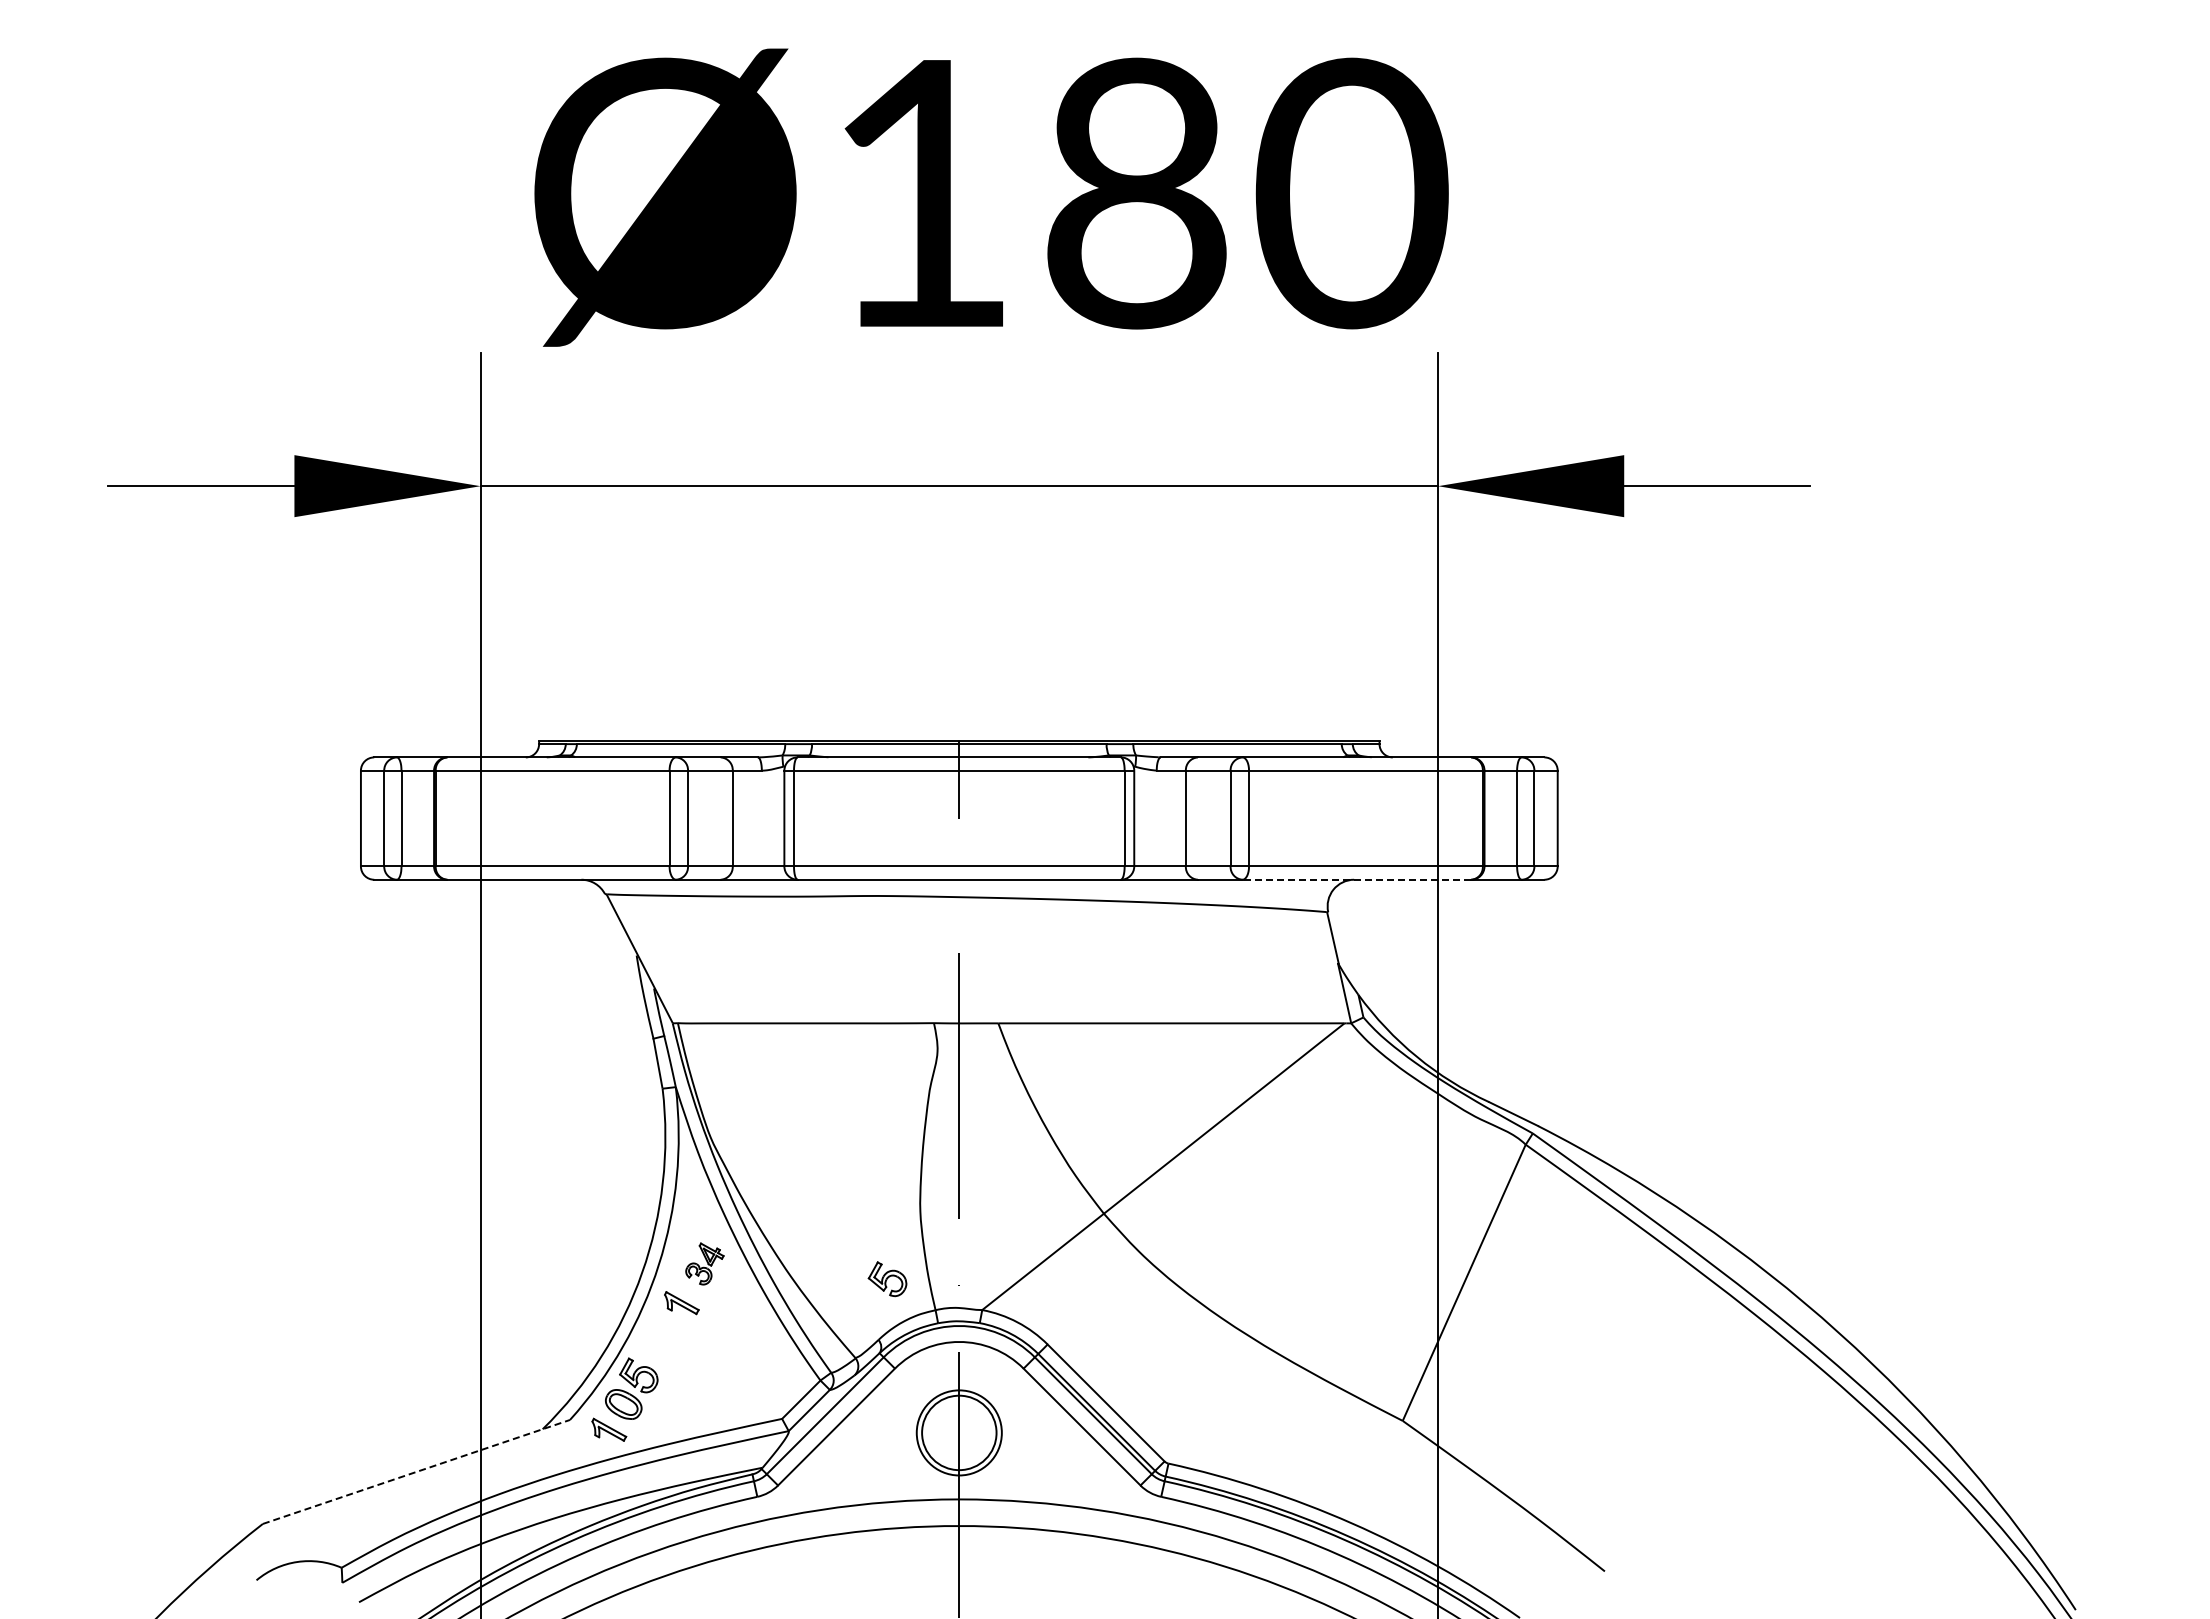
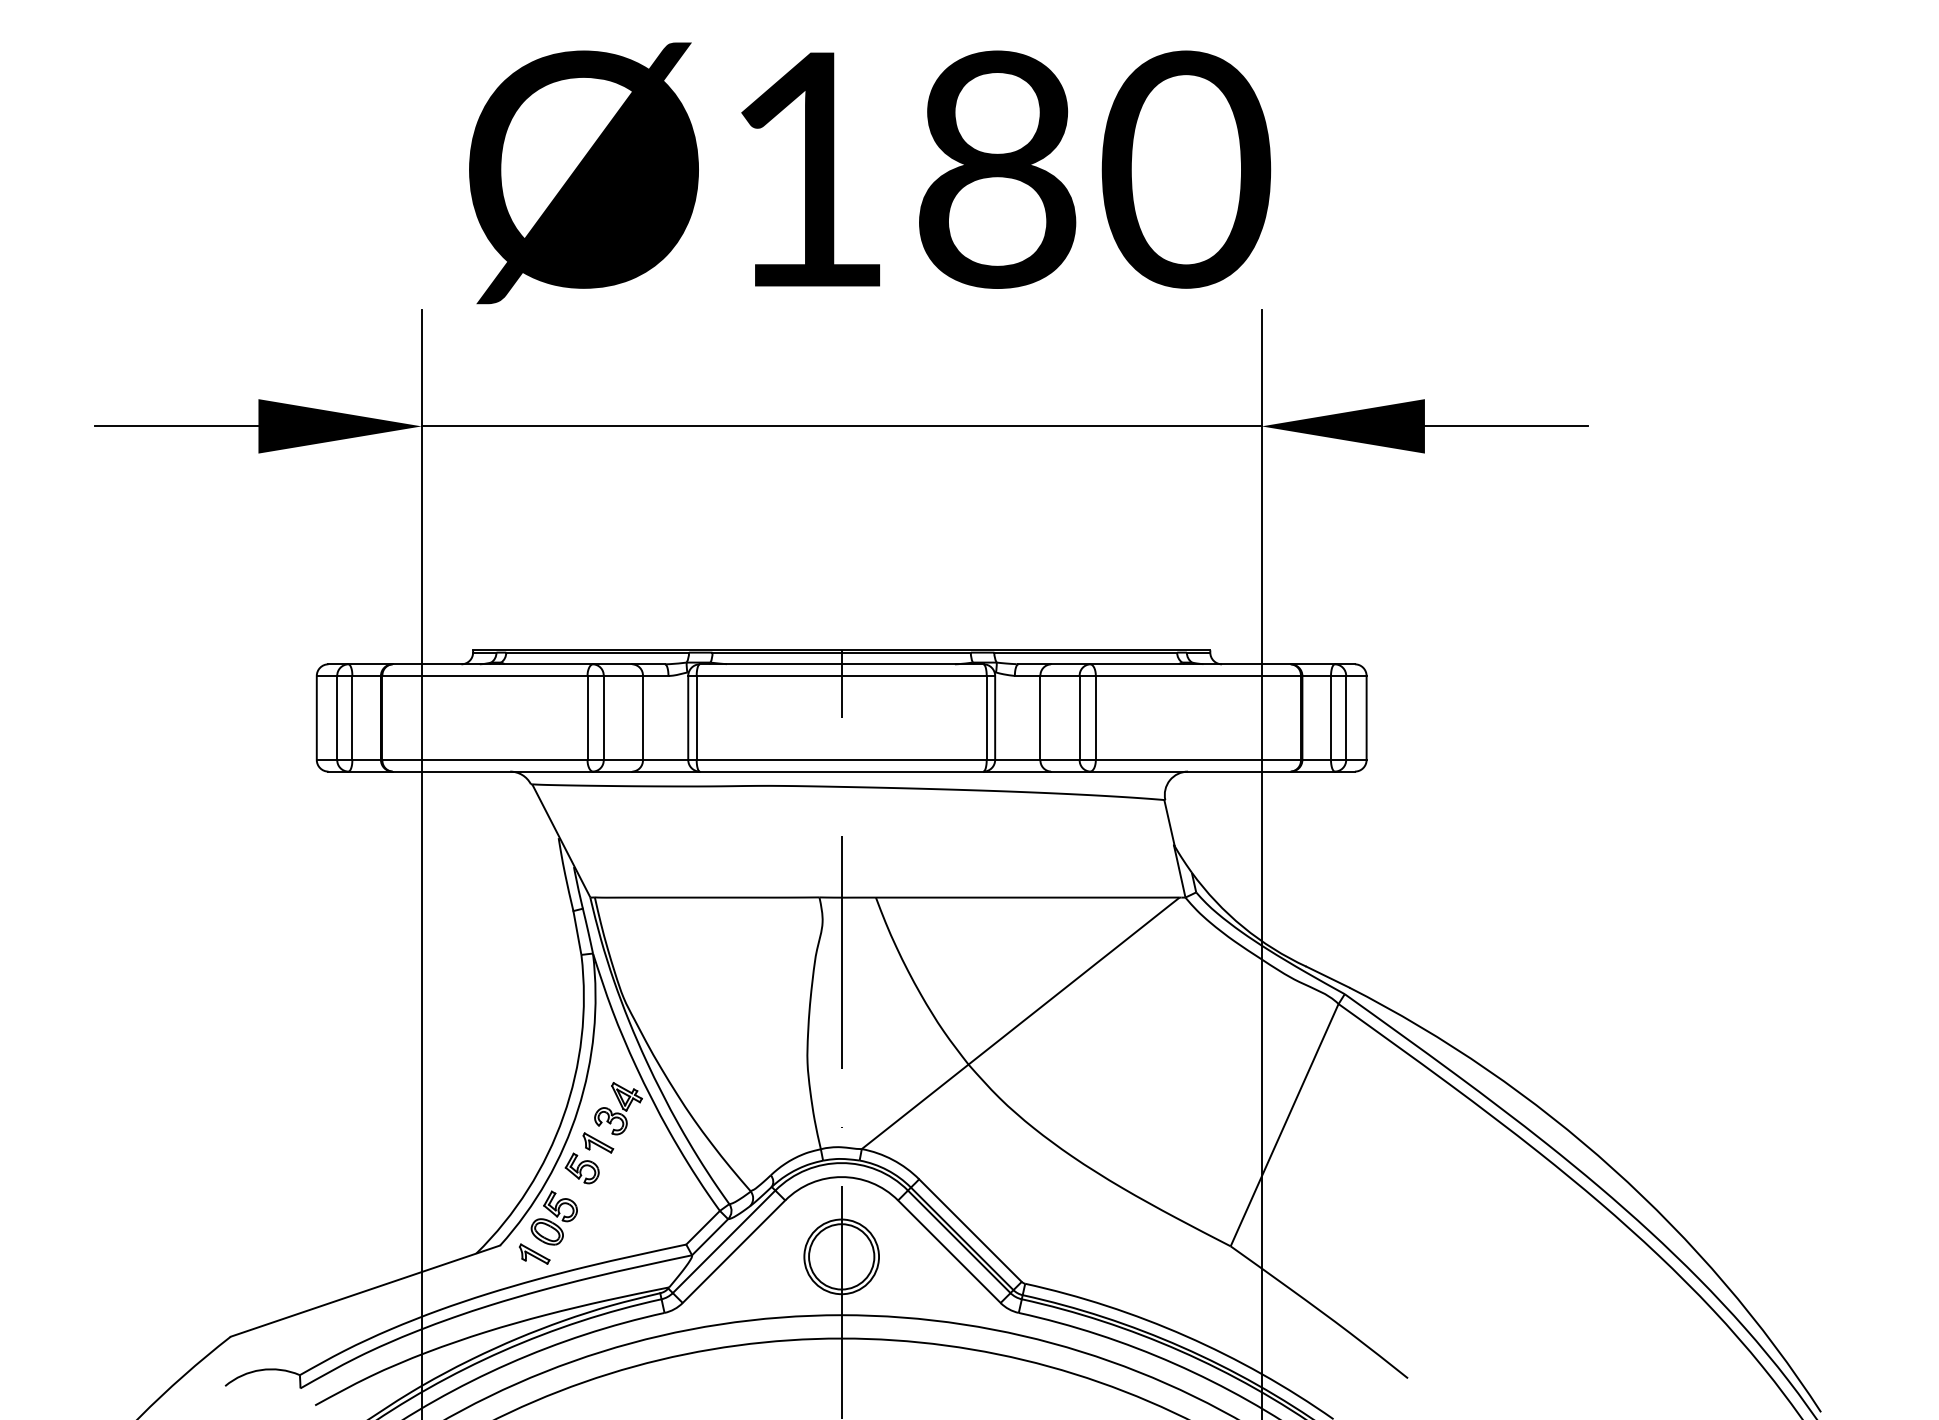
line: (1356, 879) -> (1190, 771), dashed -> solid
part: (704, 1263) -> (618, 1108), size x1.43
part: (887, 1279) -> (582, 1168), moved
line: (416, 1471) -> (365, 1290), dashed -> solid

